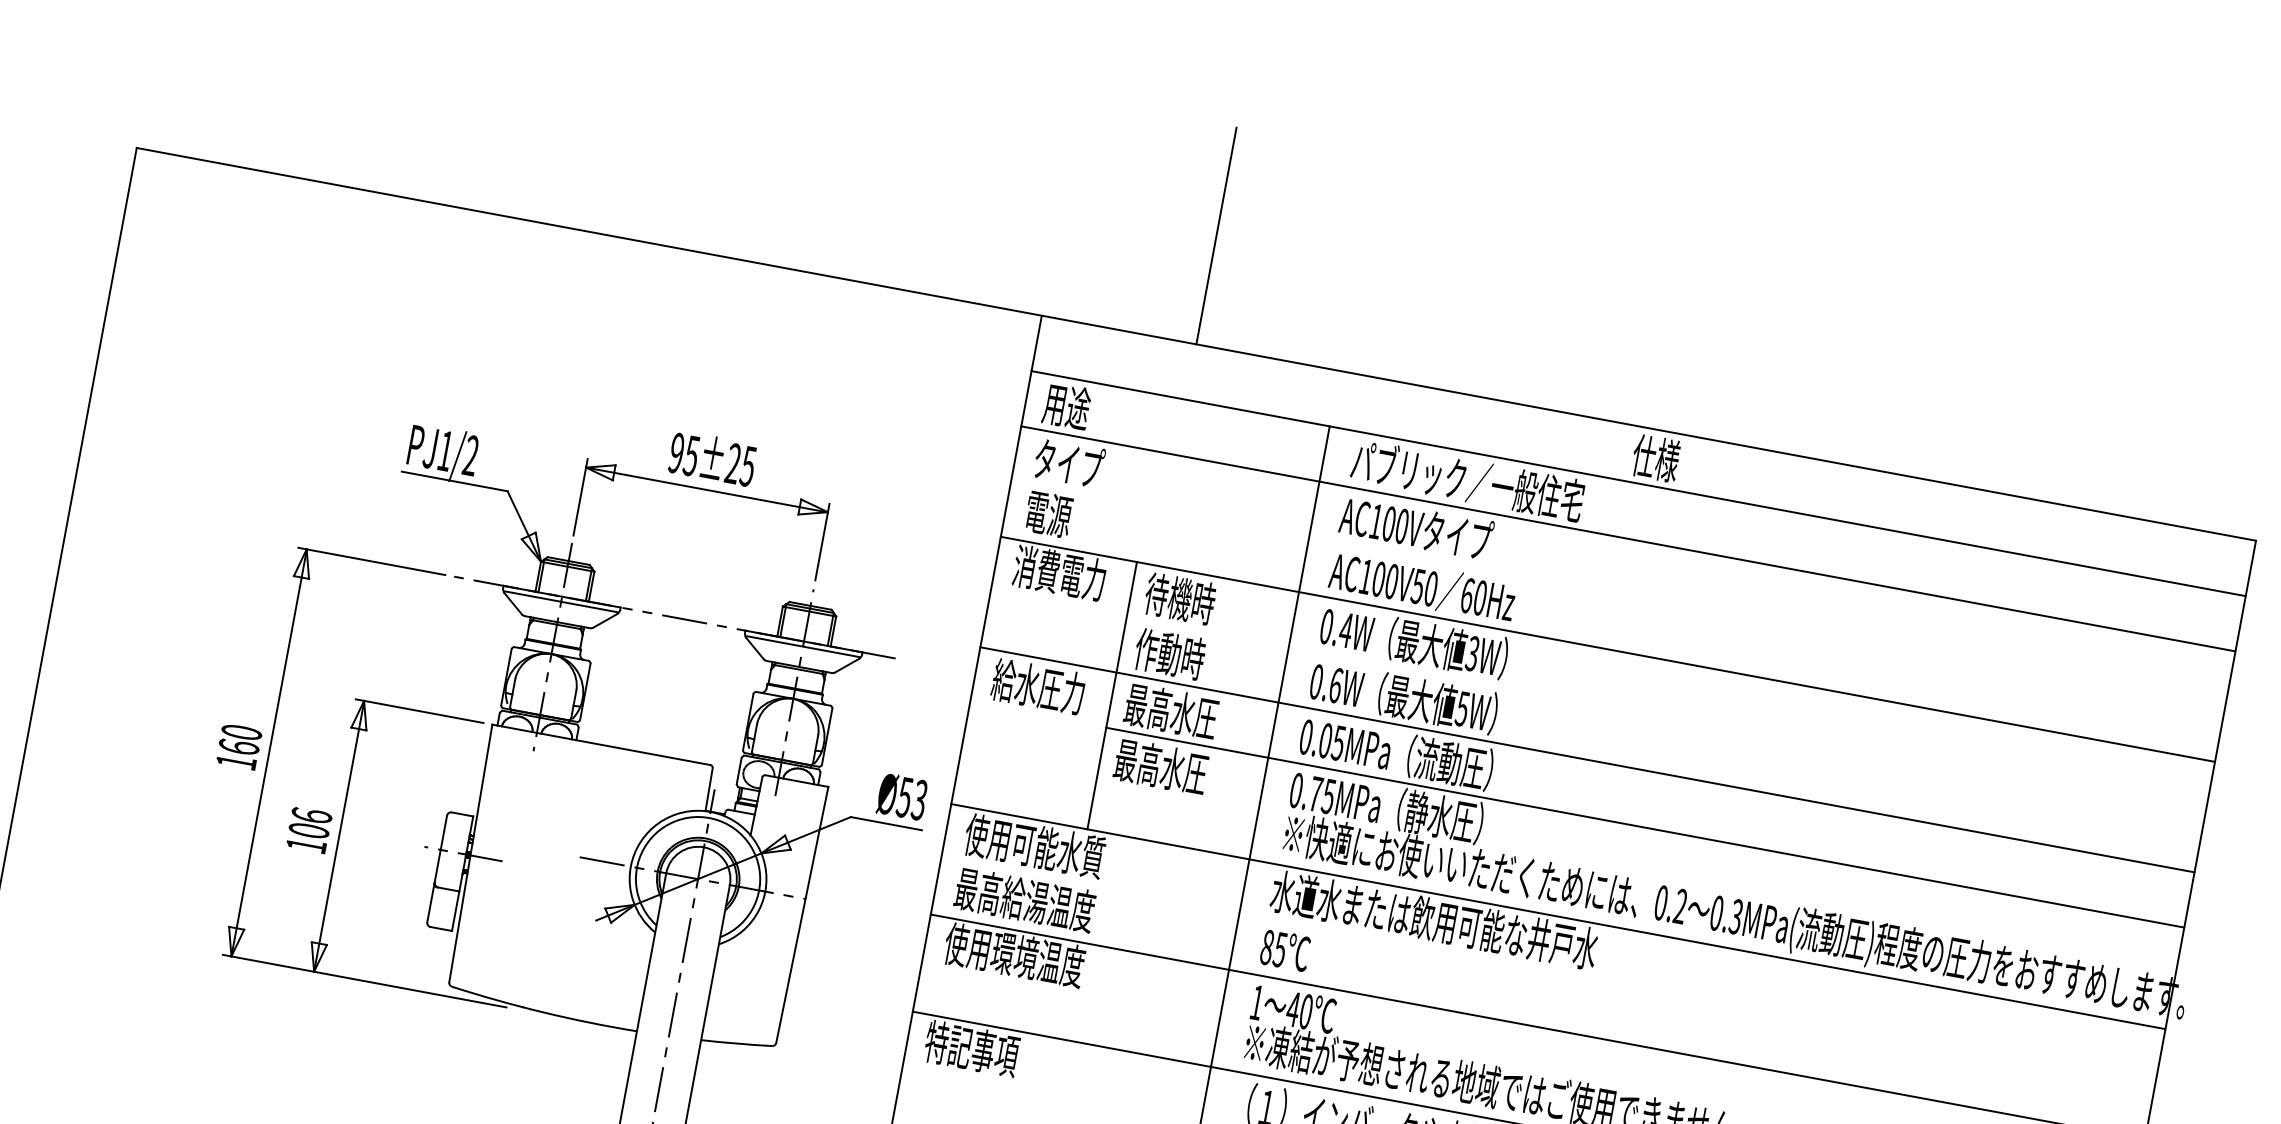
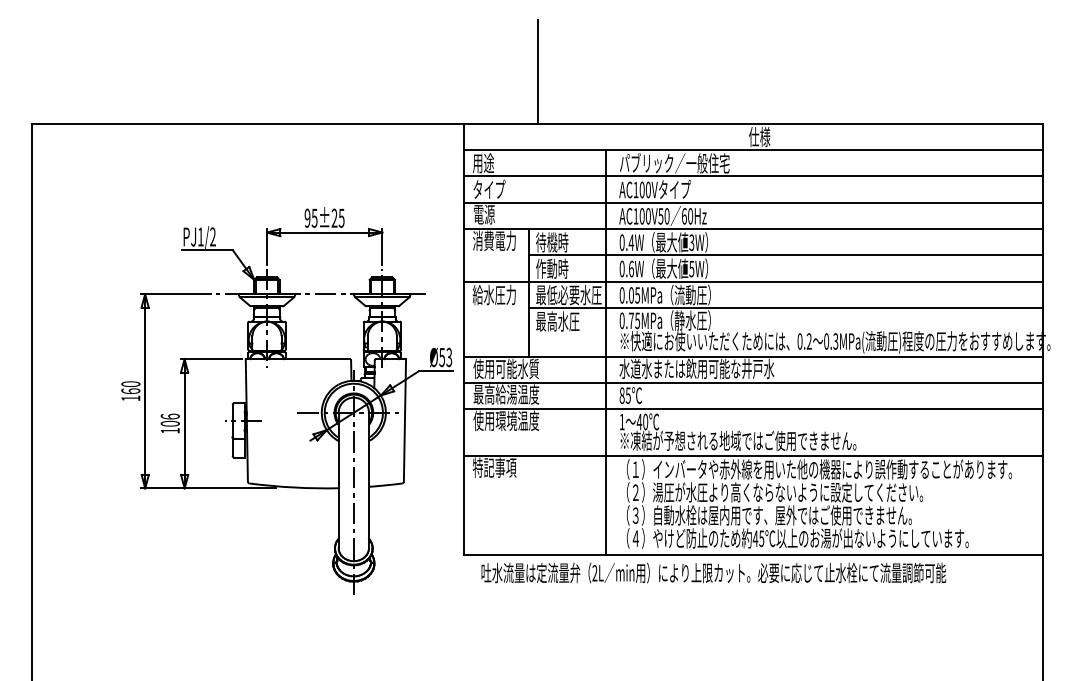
line: (1617, 593) -> (753, 202), added
text: (1206, 716) -> (574, 294), 最高水圧 -> 最低必要水圧
line: (1666, 717) -> (786, 255), added
line: (1547, 970) -> (753, 382), added

